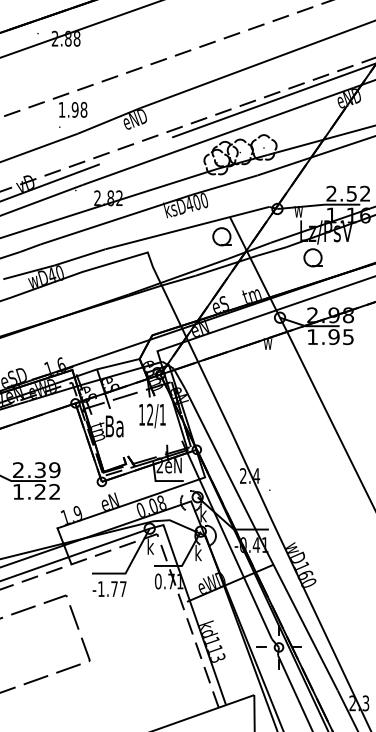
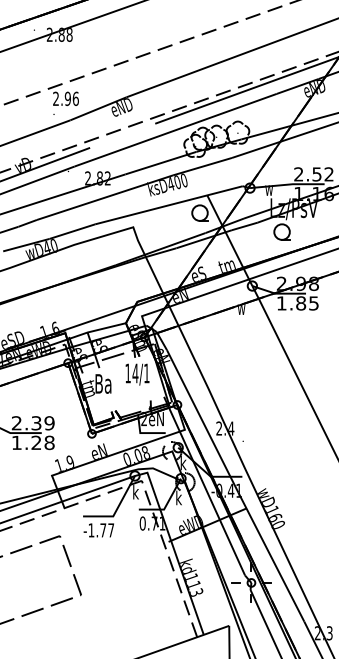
text: (72, 109) -> (65, 98), 1.98 -> 2.96
text: (334, 337) -> (301, 303), 1.95 -> 1.85
text: (150, 414) -> (135, 373), 12/1 -> 14/1
text: (54, 491) -> (49, 442), 1.22 -> 1.28

